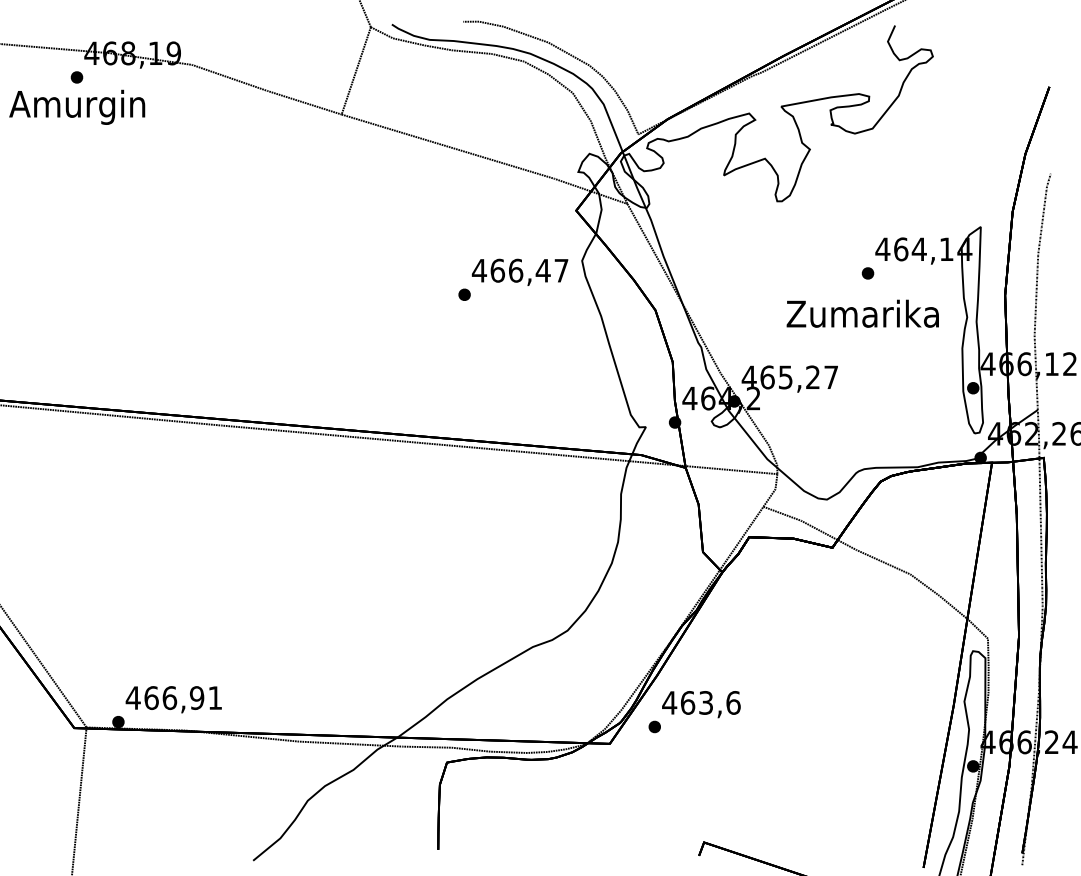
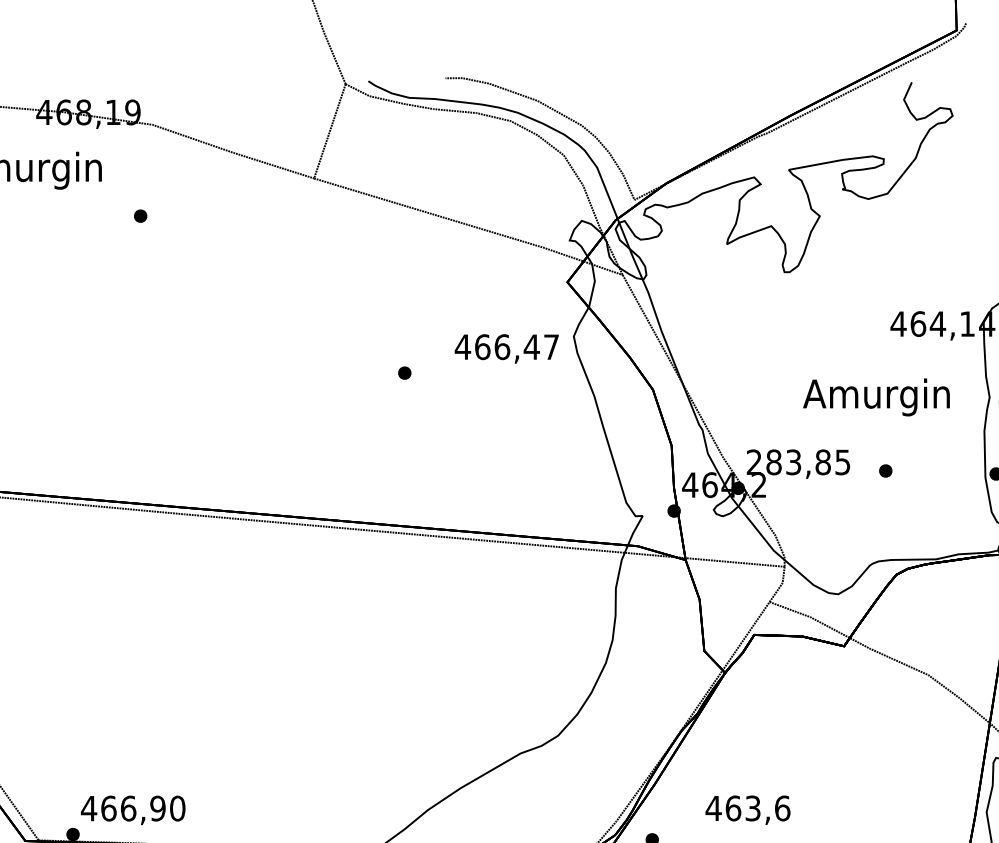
part: (76, 77) -> (140, 216), moved
part: (867, 273) -> (885, 471), moved
part: (464, 294) -> (404, 372), moved
text: (862, 316) -> (876, 396), Zumarika -> Amurgin
text: (789, 377) -> (797, 462), 465,27 -> 283,85
text: (215, 698) -> (177, 809), 466,91 -> 466,90
text: (701, 704) -> (748, 810), moved

